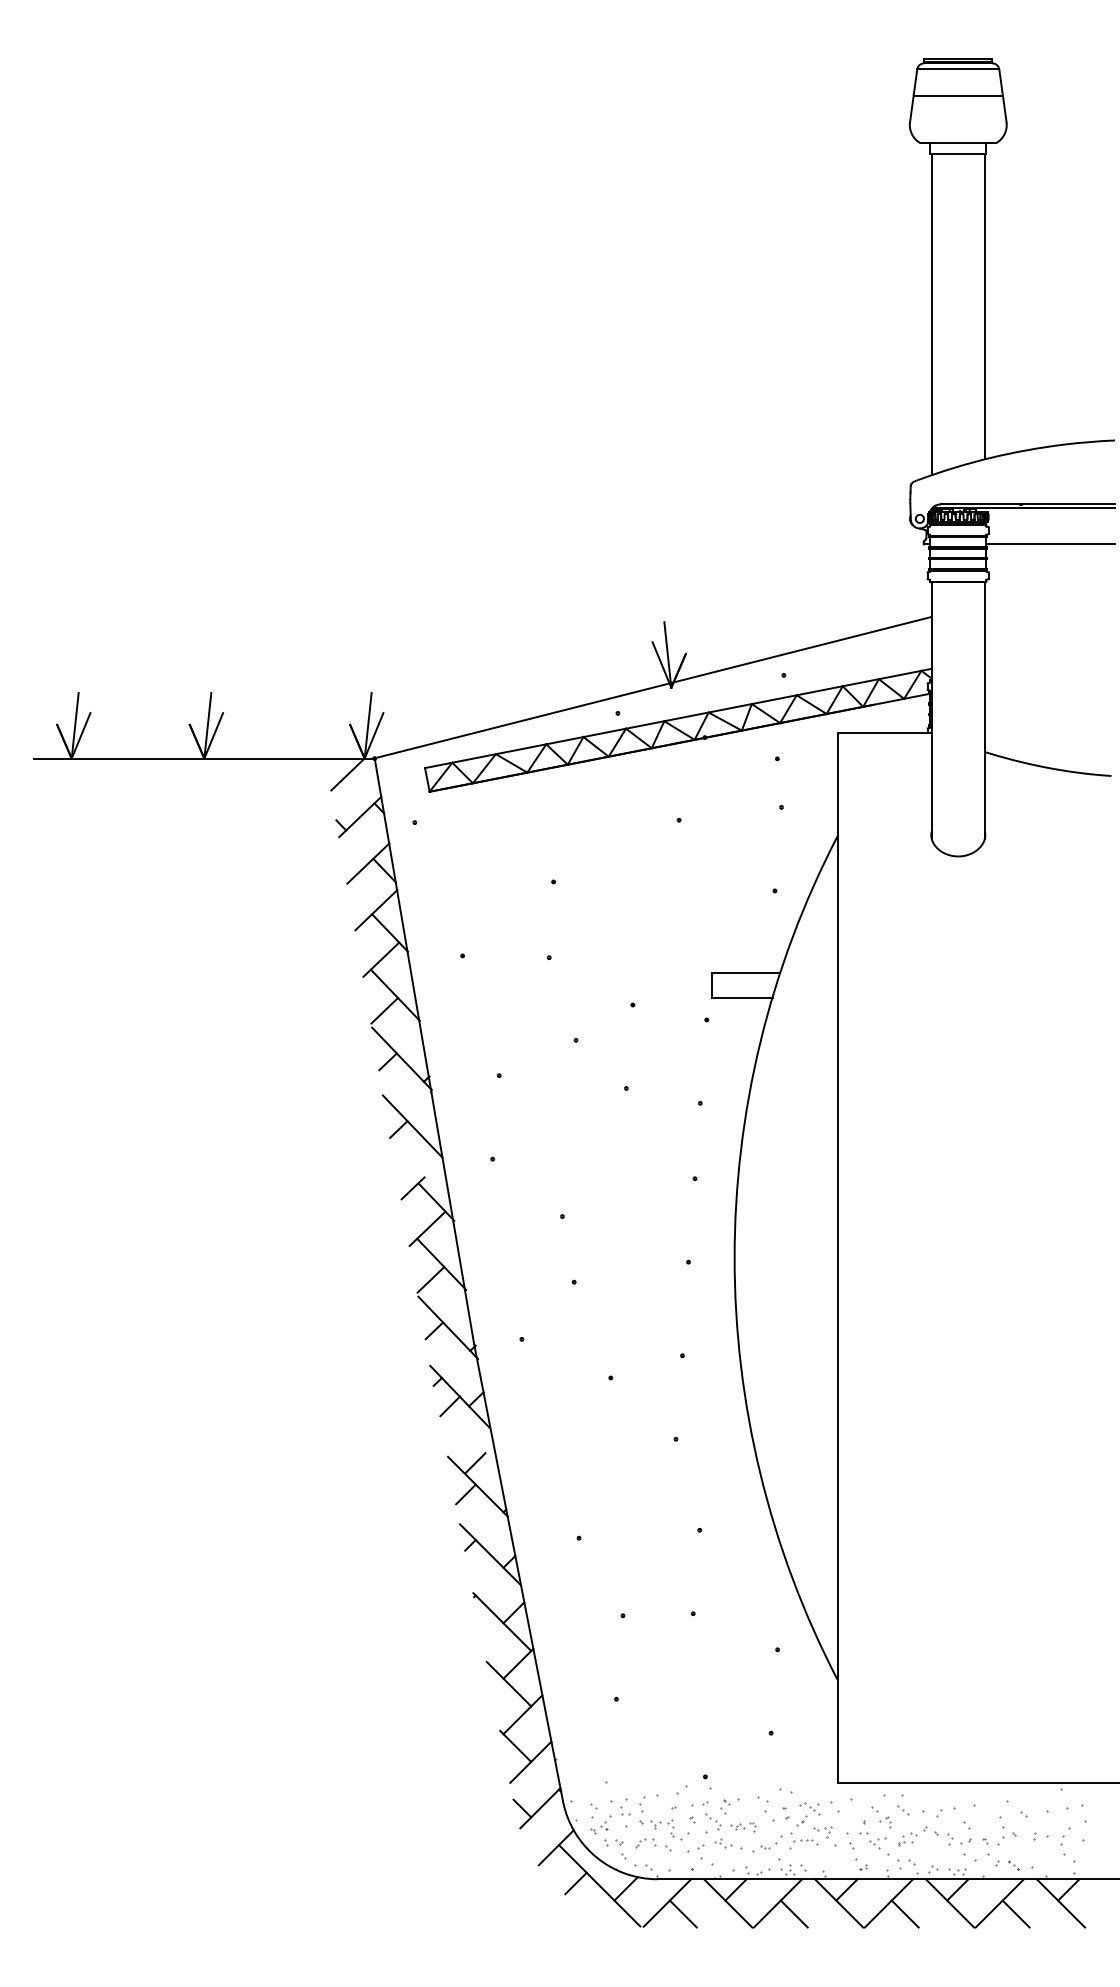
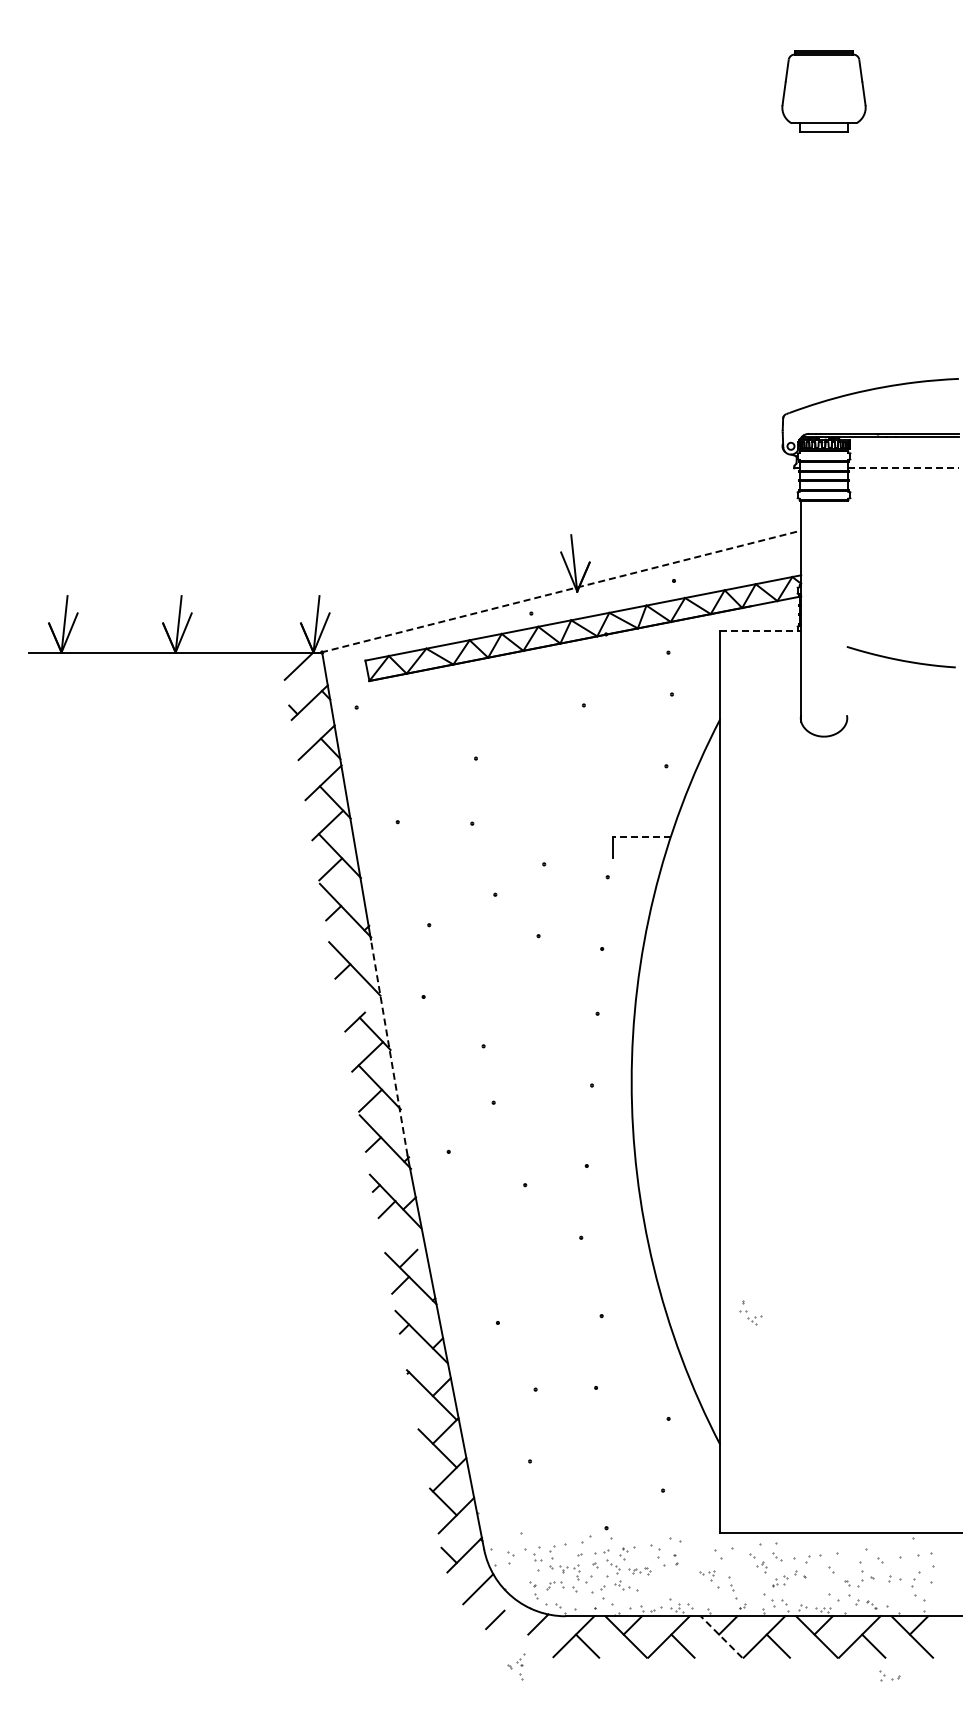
line: (957, 69) -> (823, 59), removed
line: (957, 95) -> (823, 82), removed
line: (984, 306) -> (846, 263), removed
line: (932, 314) -> (801, 270), removed
line: (1051, 544) -> (904, 468), solid -> dashed
line: (653, 687) -> (561, 591), solid -> dashed
line: (984, 709) -> (846, 610), removed
line: (885, 733) -> (761, 630), solid -> dashed
line: (746, 973) -> (641, 837), solid -> dashed
line: (742, 996) -> (638, 857), removed
line: (453, 1217) -> (389, 1047), solid -> dashed
part: (600, 1830) -> (516, 1666), moved
part: (791, 1831) -> (680, 1575), removed
part: (872, 1834) -> (750, 1312), moved
part: (958, 1838) -> (889, 1675), moved
line: (599, 1885) -> (515, 1621), removed
line: (839, 1902) -> (721, 1636), solid -> dashed

